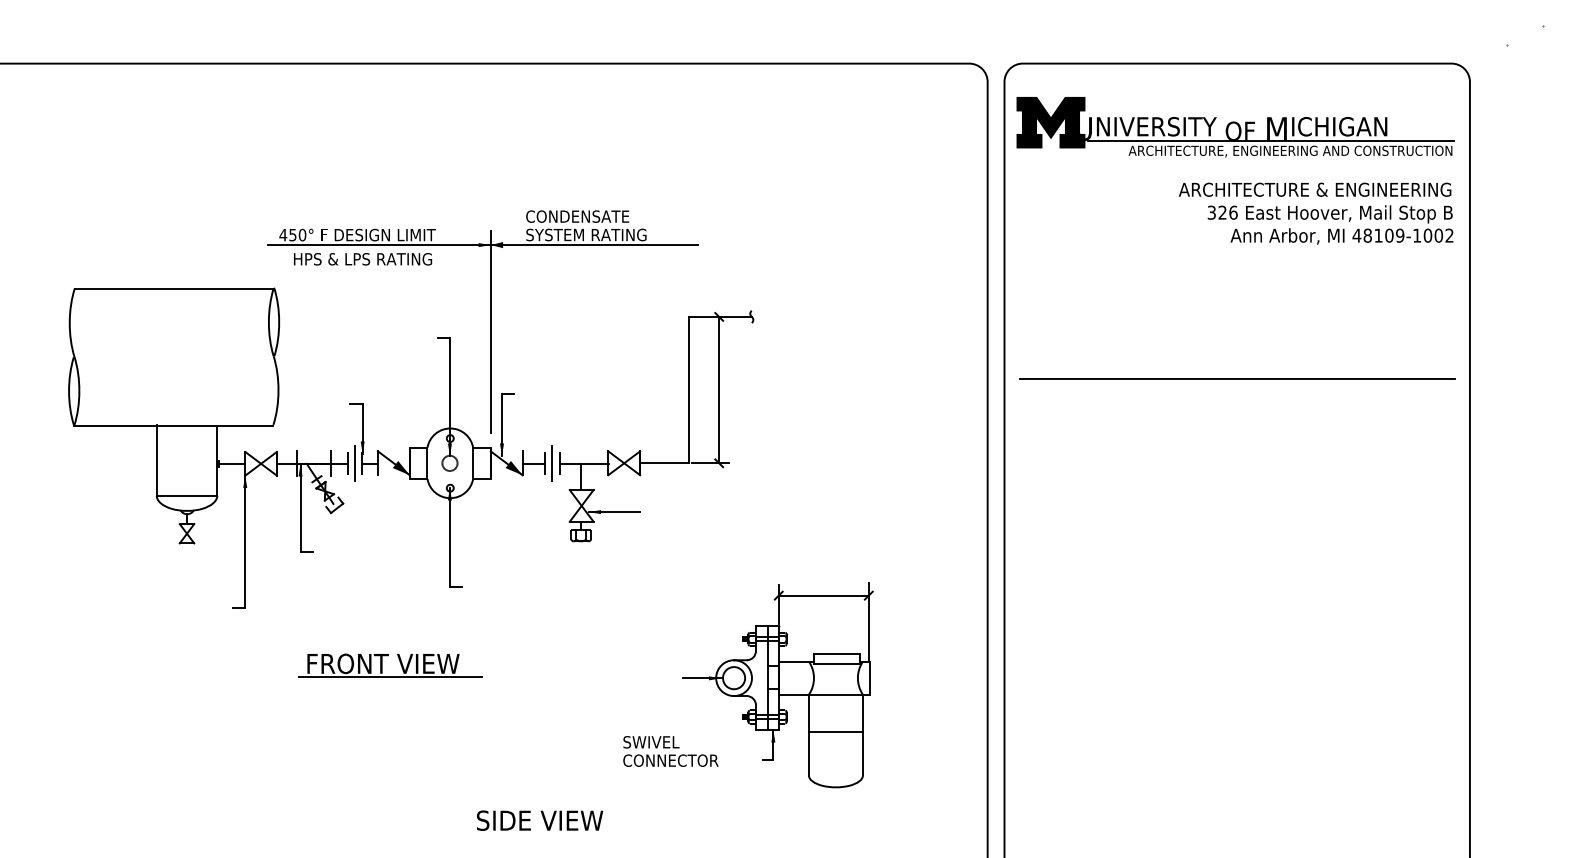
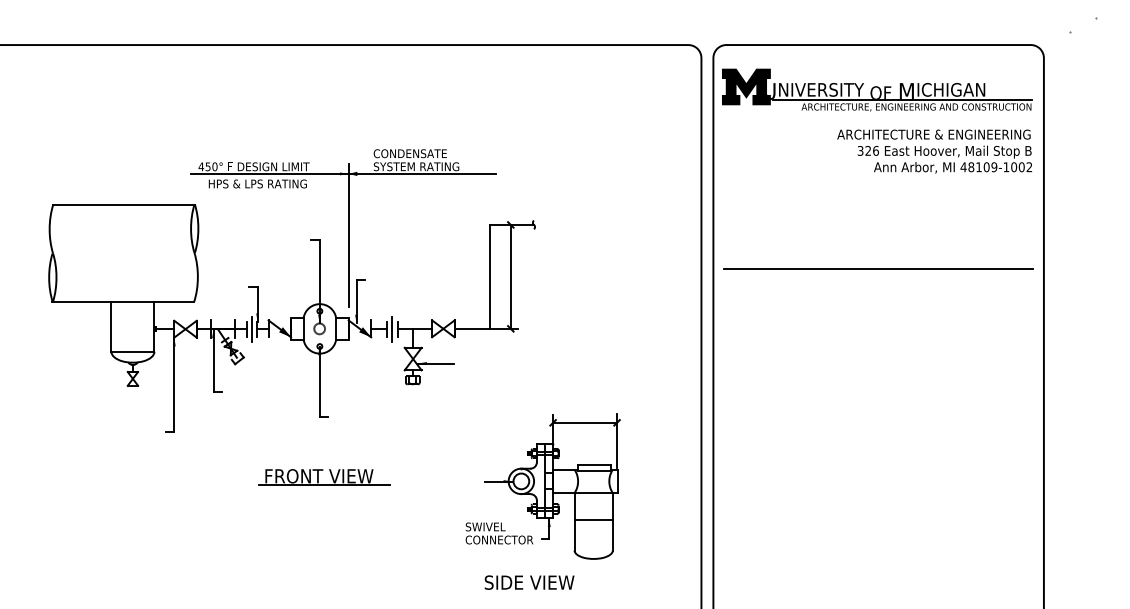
part: (390, 665) -> (324, 477), moved
text: (670, 751) -> (499, 533), moved
text: (539, 820) -> (529, 582), moved

